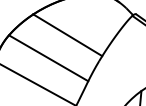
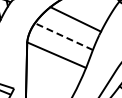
line: (48, 58) -> (63, 36), solid -> dashed

